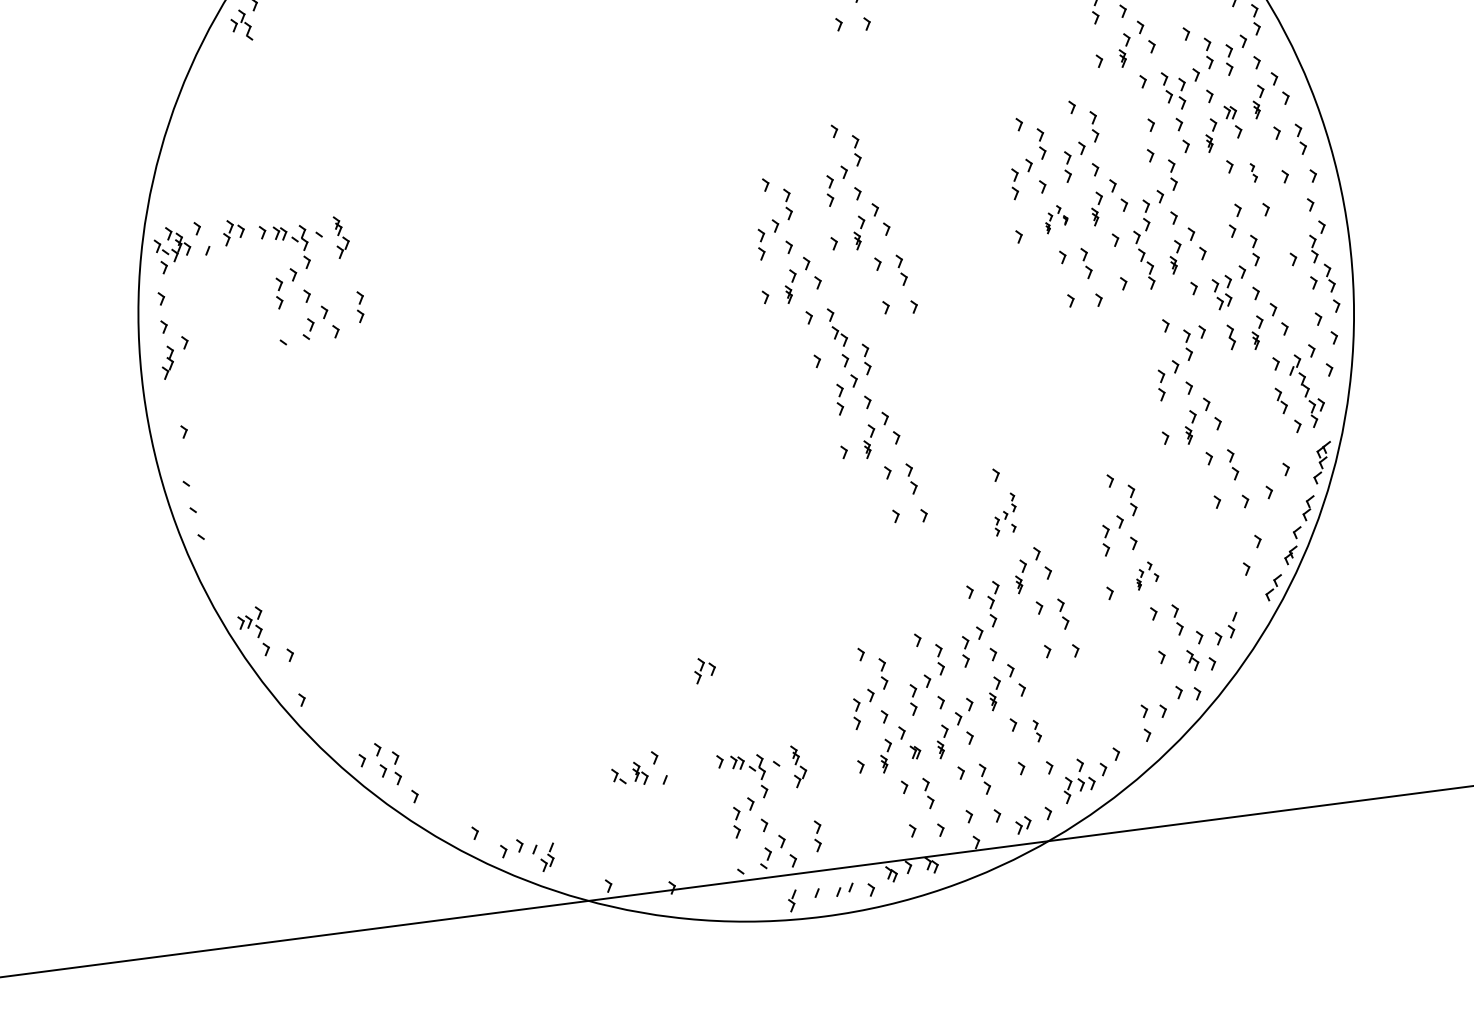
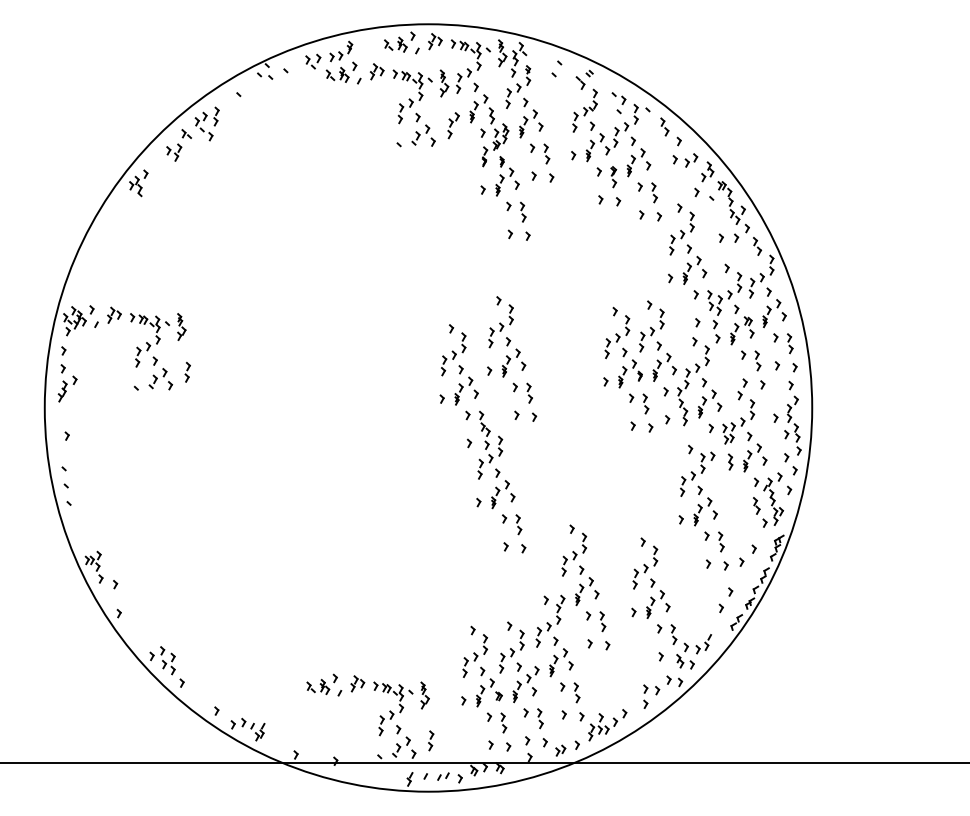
part: (1253, 172) -> (757, 360), size x1.67
part: (1056, 218) -> (630, 373), size x1.67
part: (1005, 514) -> (574, 554), size x1.67
part: (1147, 575) -> (658, 604), size x1.67
part: (704, 669) -> (357, 683), moved
part: (1036, 730) -> (576, 692), size x1.43

